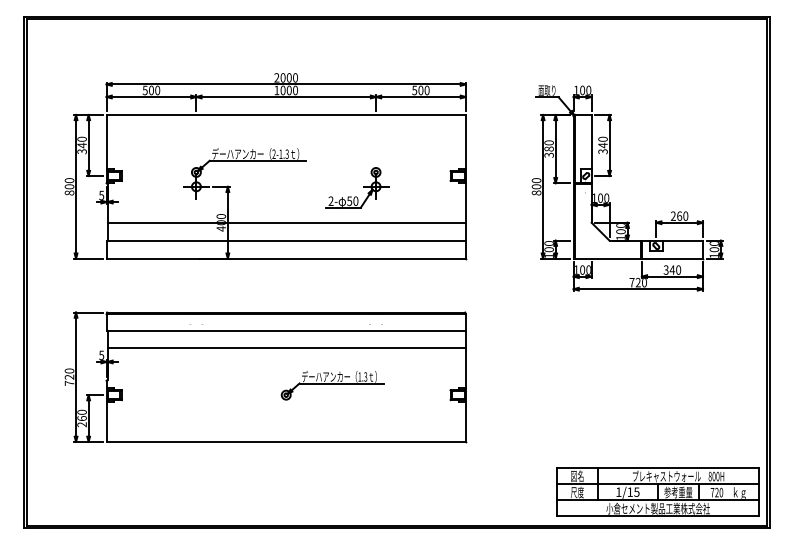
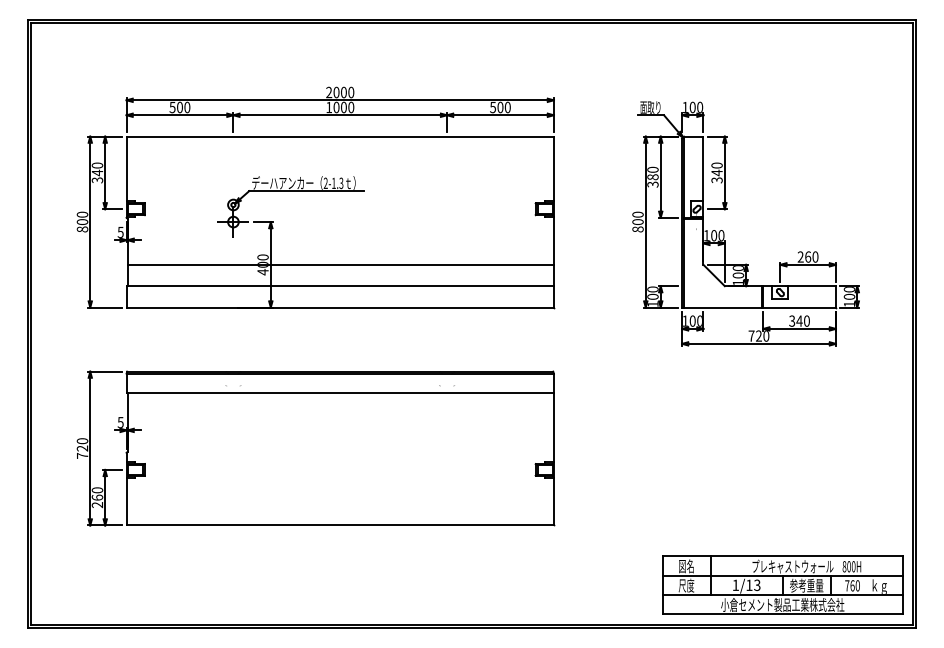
part: (357, 187) -> (425, 222), removed
line: (286, 348) -> (340, 414), removed
part: (332, 385) -> (395, 458), removed
text: (636, 491) -> (756, 584), 1/15 -> 1/13
text: (716, 492) -> (852, 585), 720 -> 760

